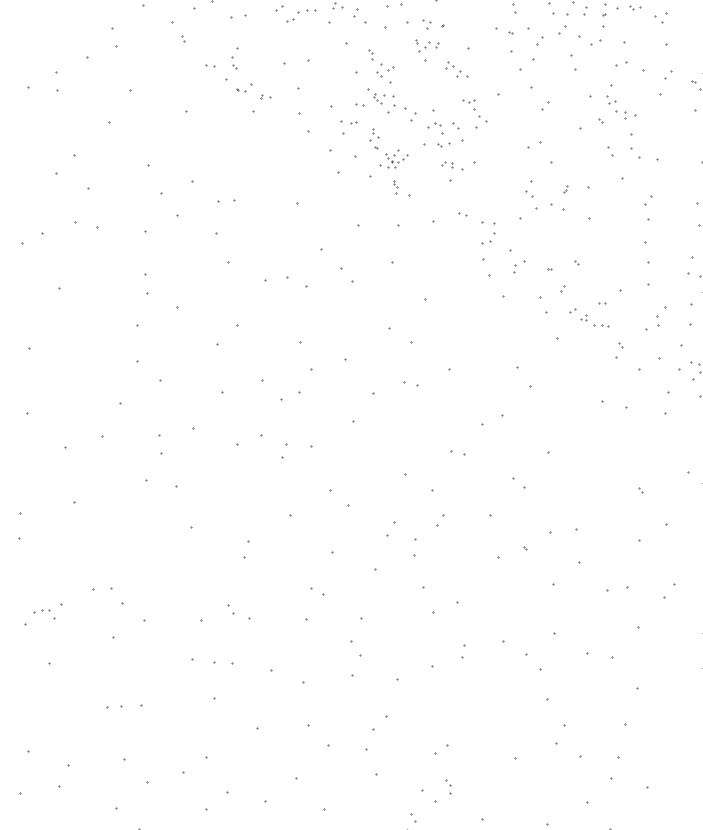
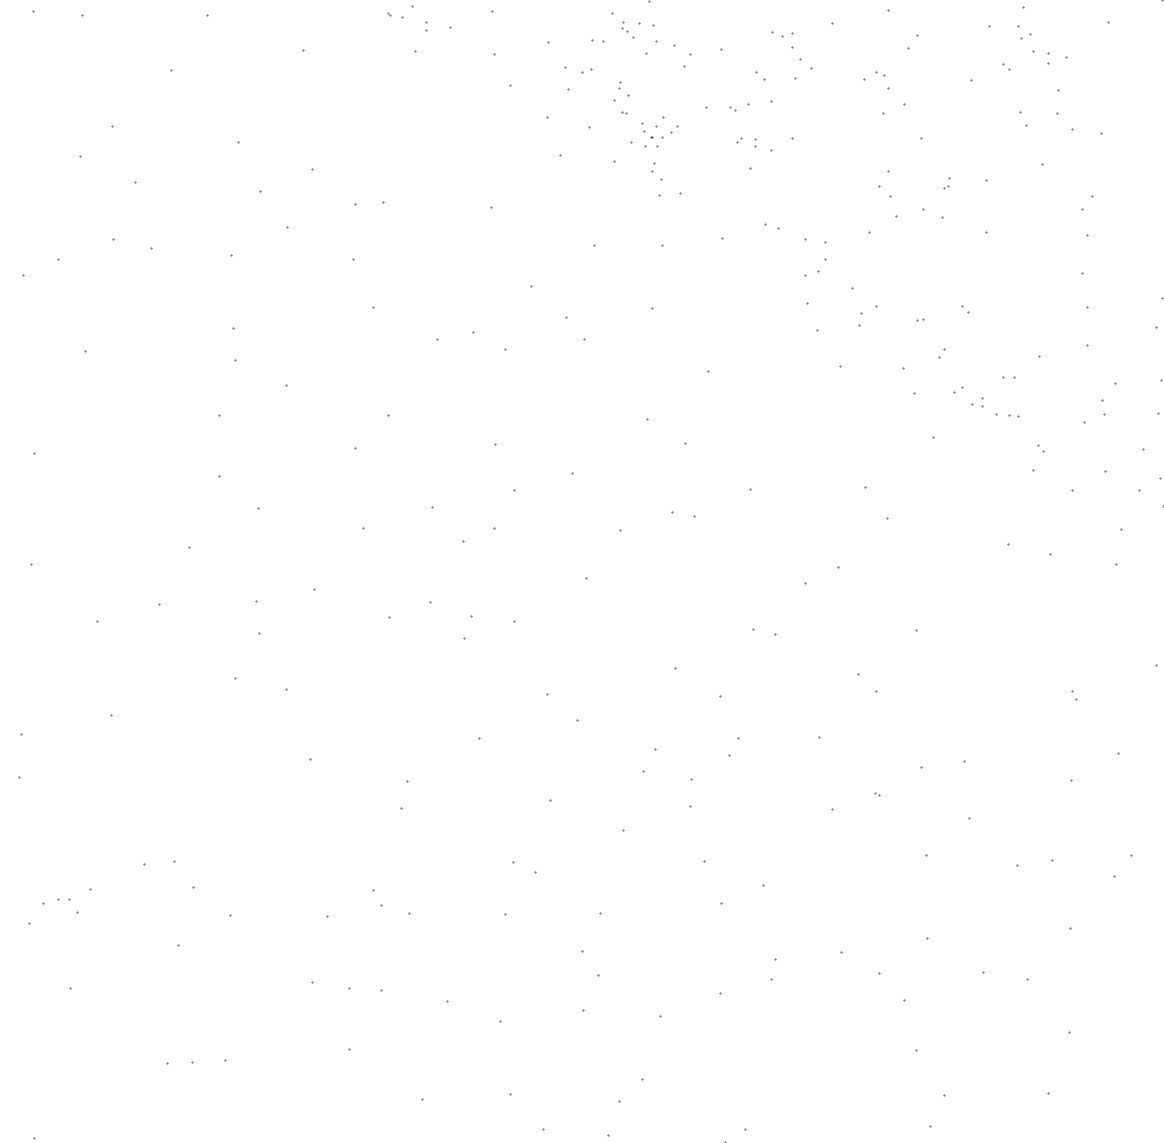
part: (265, 96) -> (436, 26), size x1.6
part: (435, 128) -> (877, 80), moved
part: (395, 187) -> (657, 180), size x1.6

